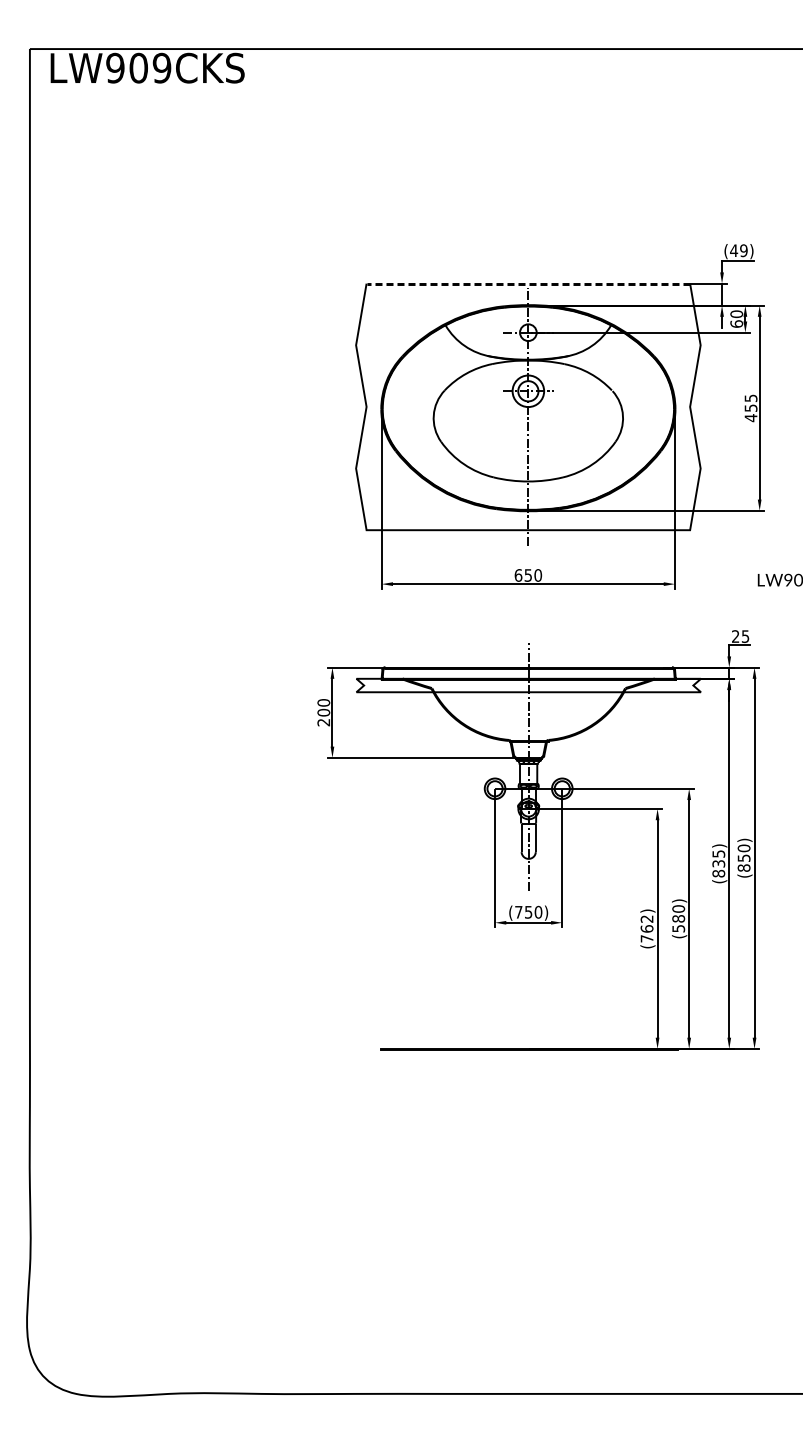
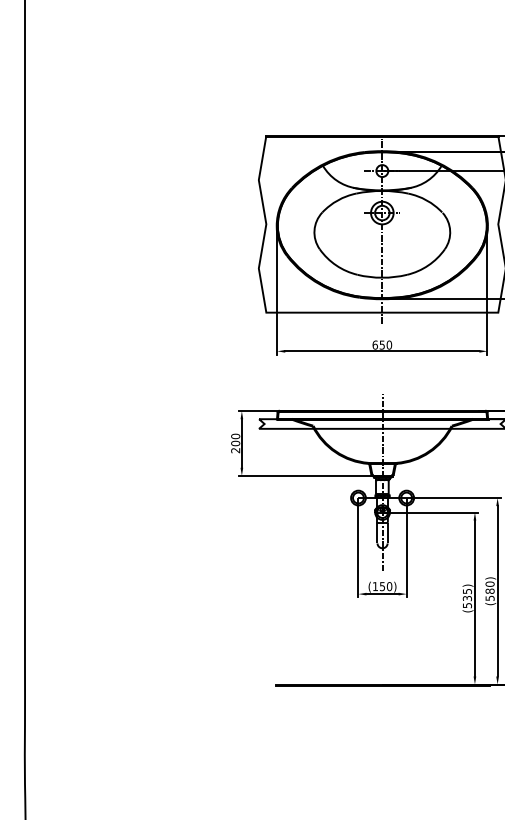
line: (528, 283) -> (382, 135), dashed -> solid
text: (518, 912) -> (375, 586), (750) -> (150)
text: (646, 928) -> (467, 598), (762) -> (535)

